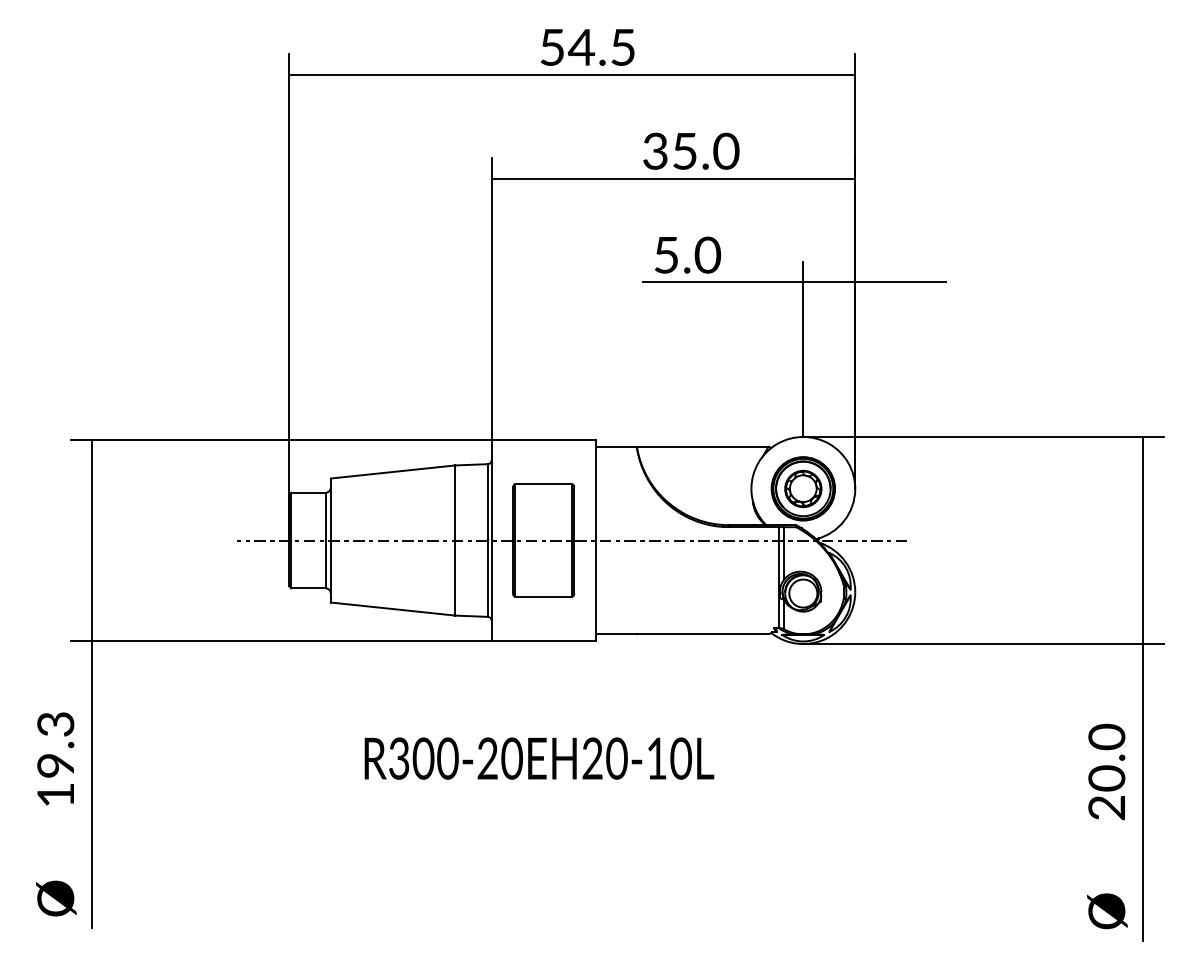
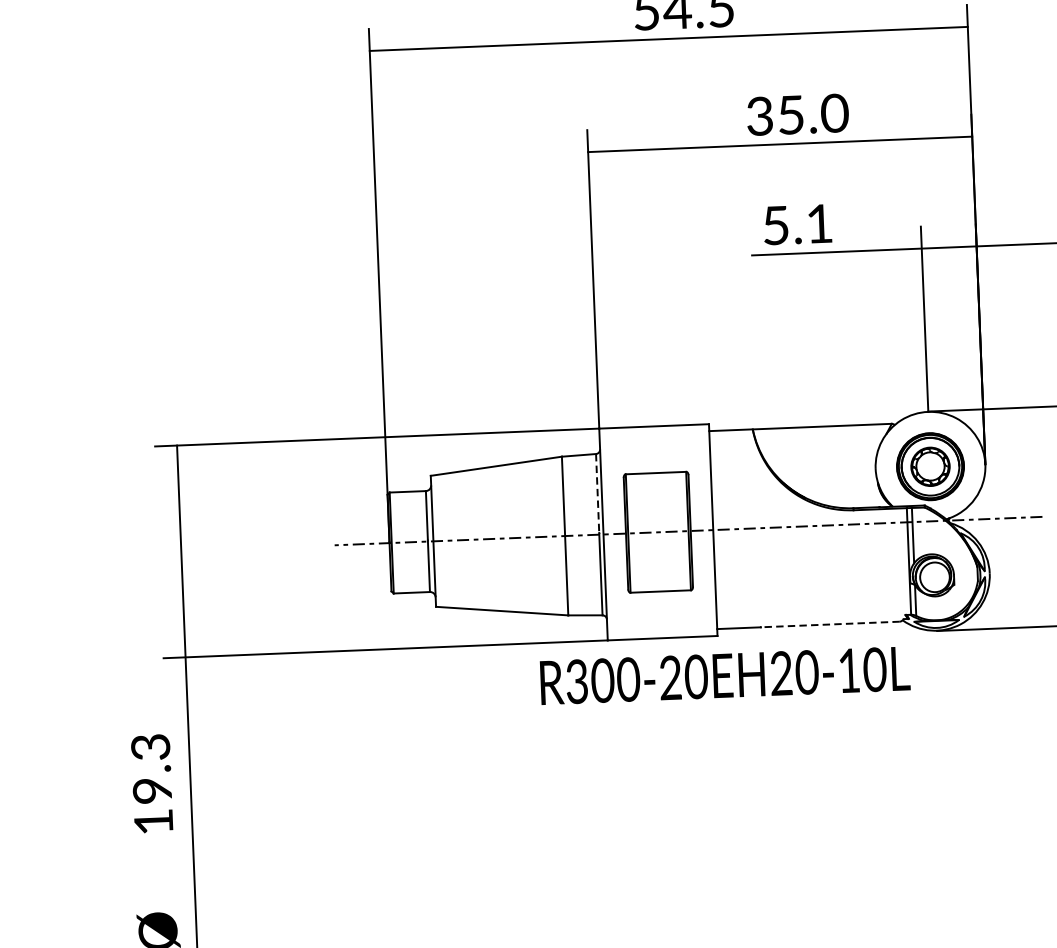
text: (707, 254) -> (819, 223), 5.0 -> 5.1
line: (487, 502) -> (597, 494), solid -> dashed
line: (702, 634) -> (830, 624), solid -> dashed
text: (539, 758) -> (725, 675), moved

